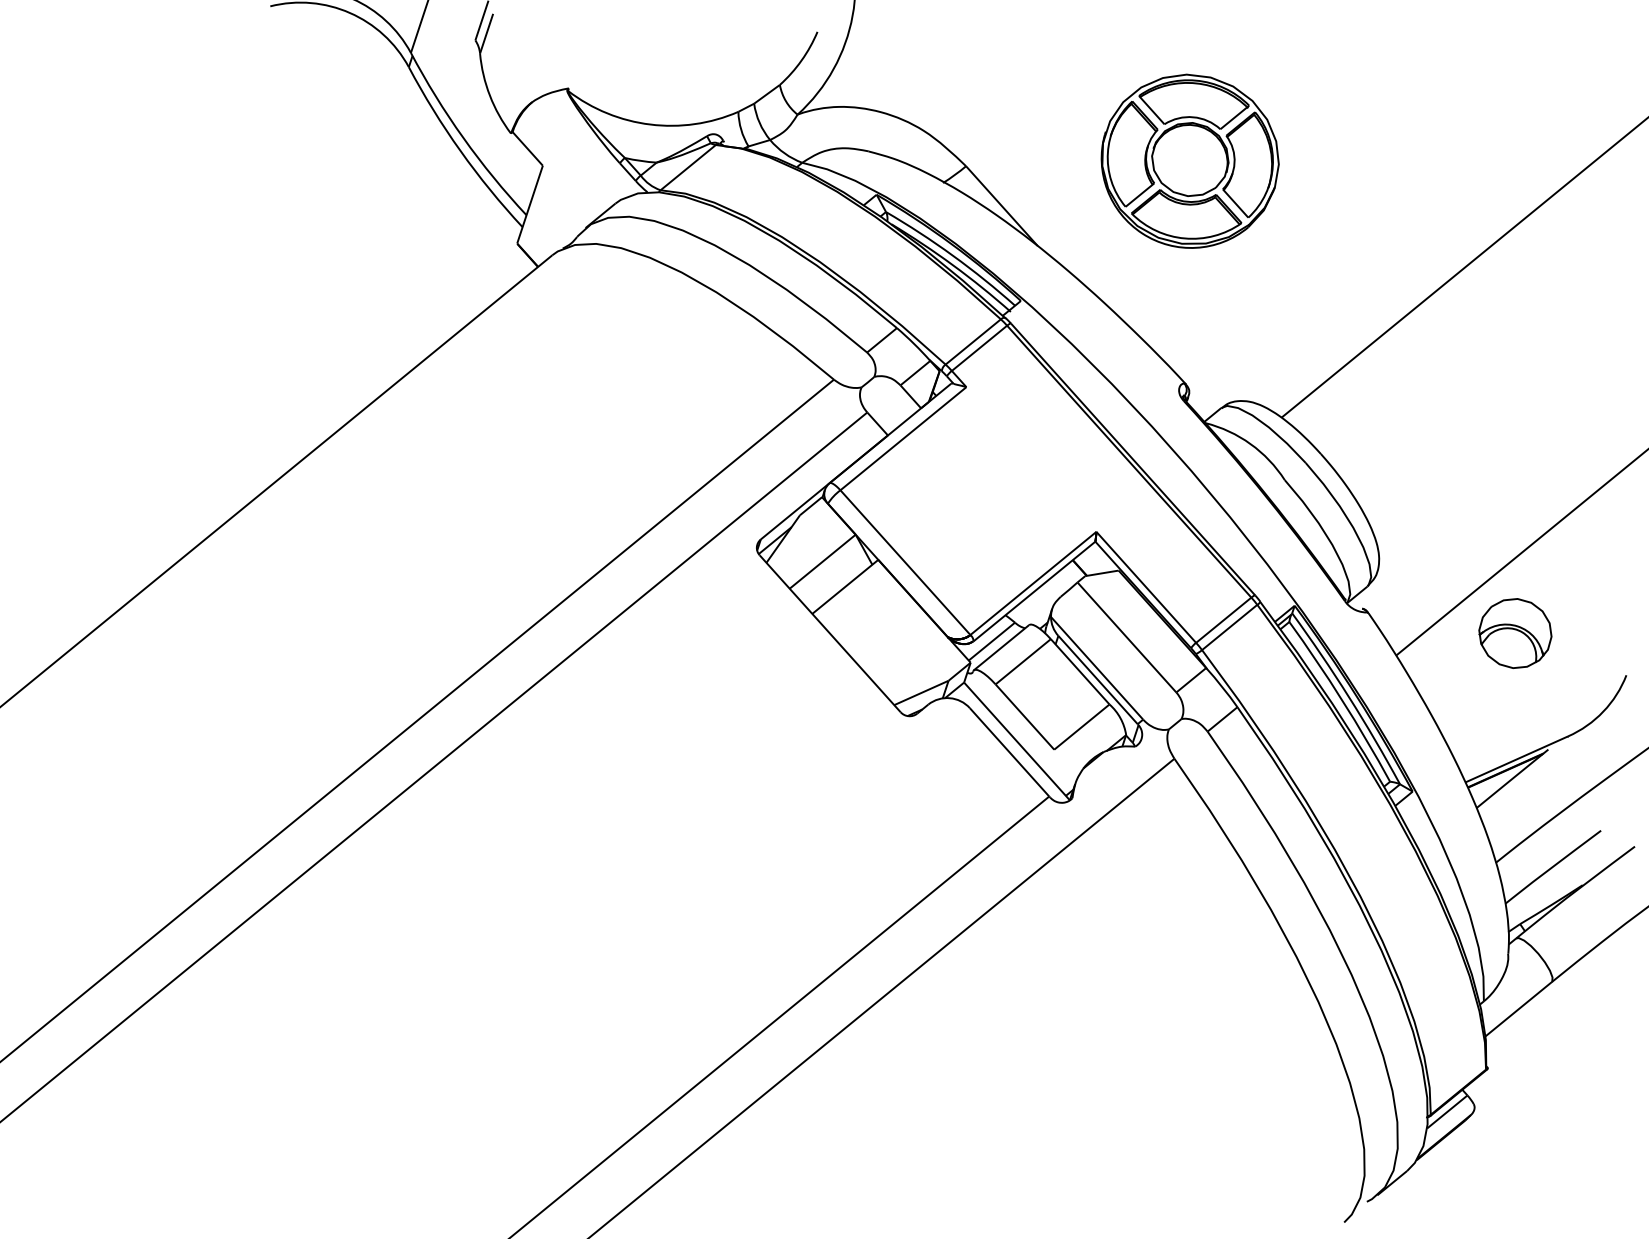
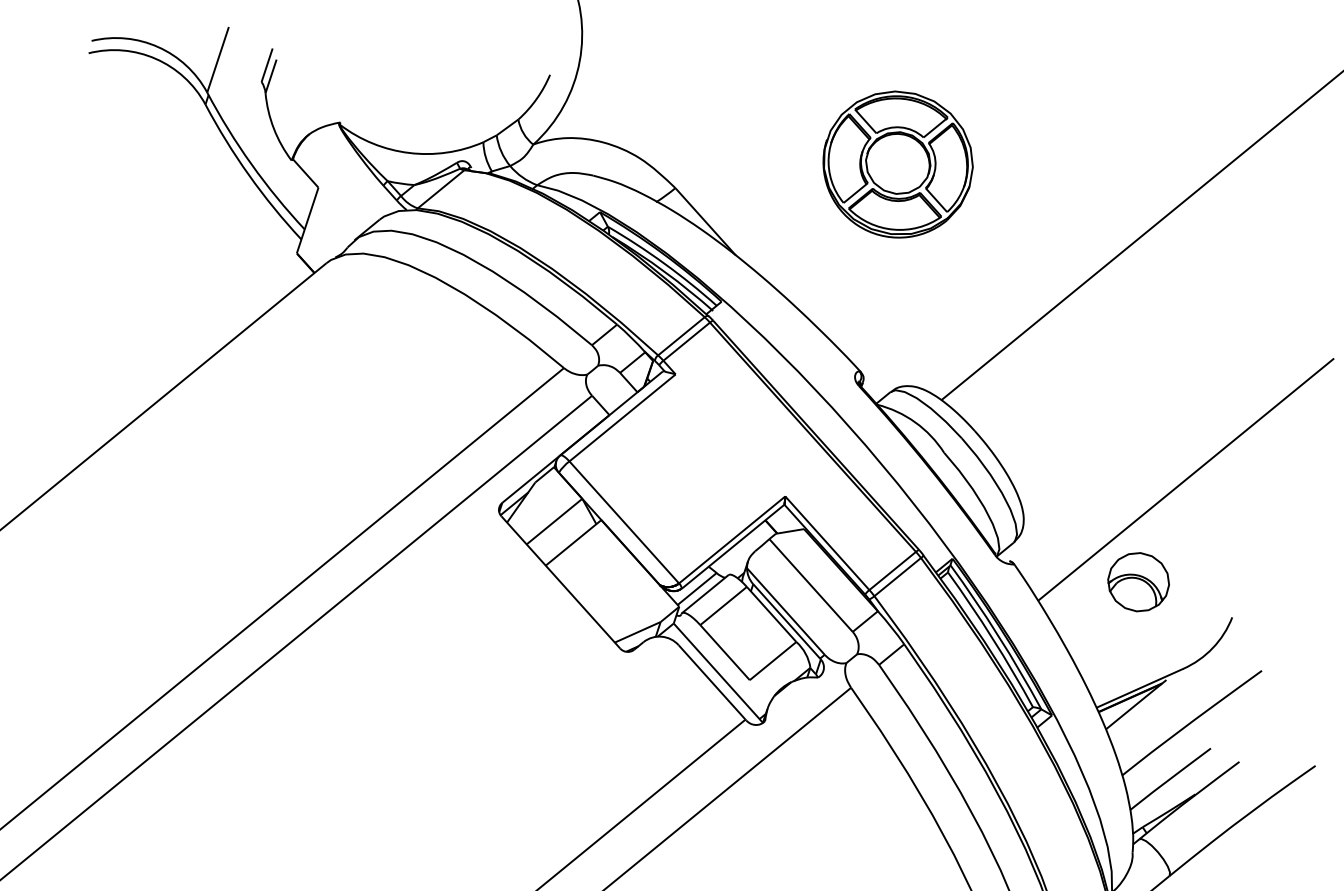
part: (1189, 160) -> (897, 163), moved

